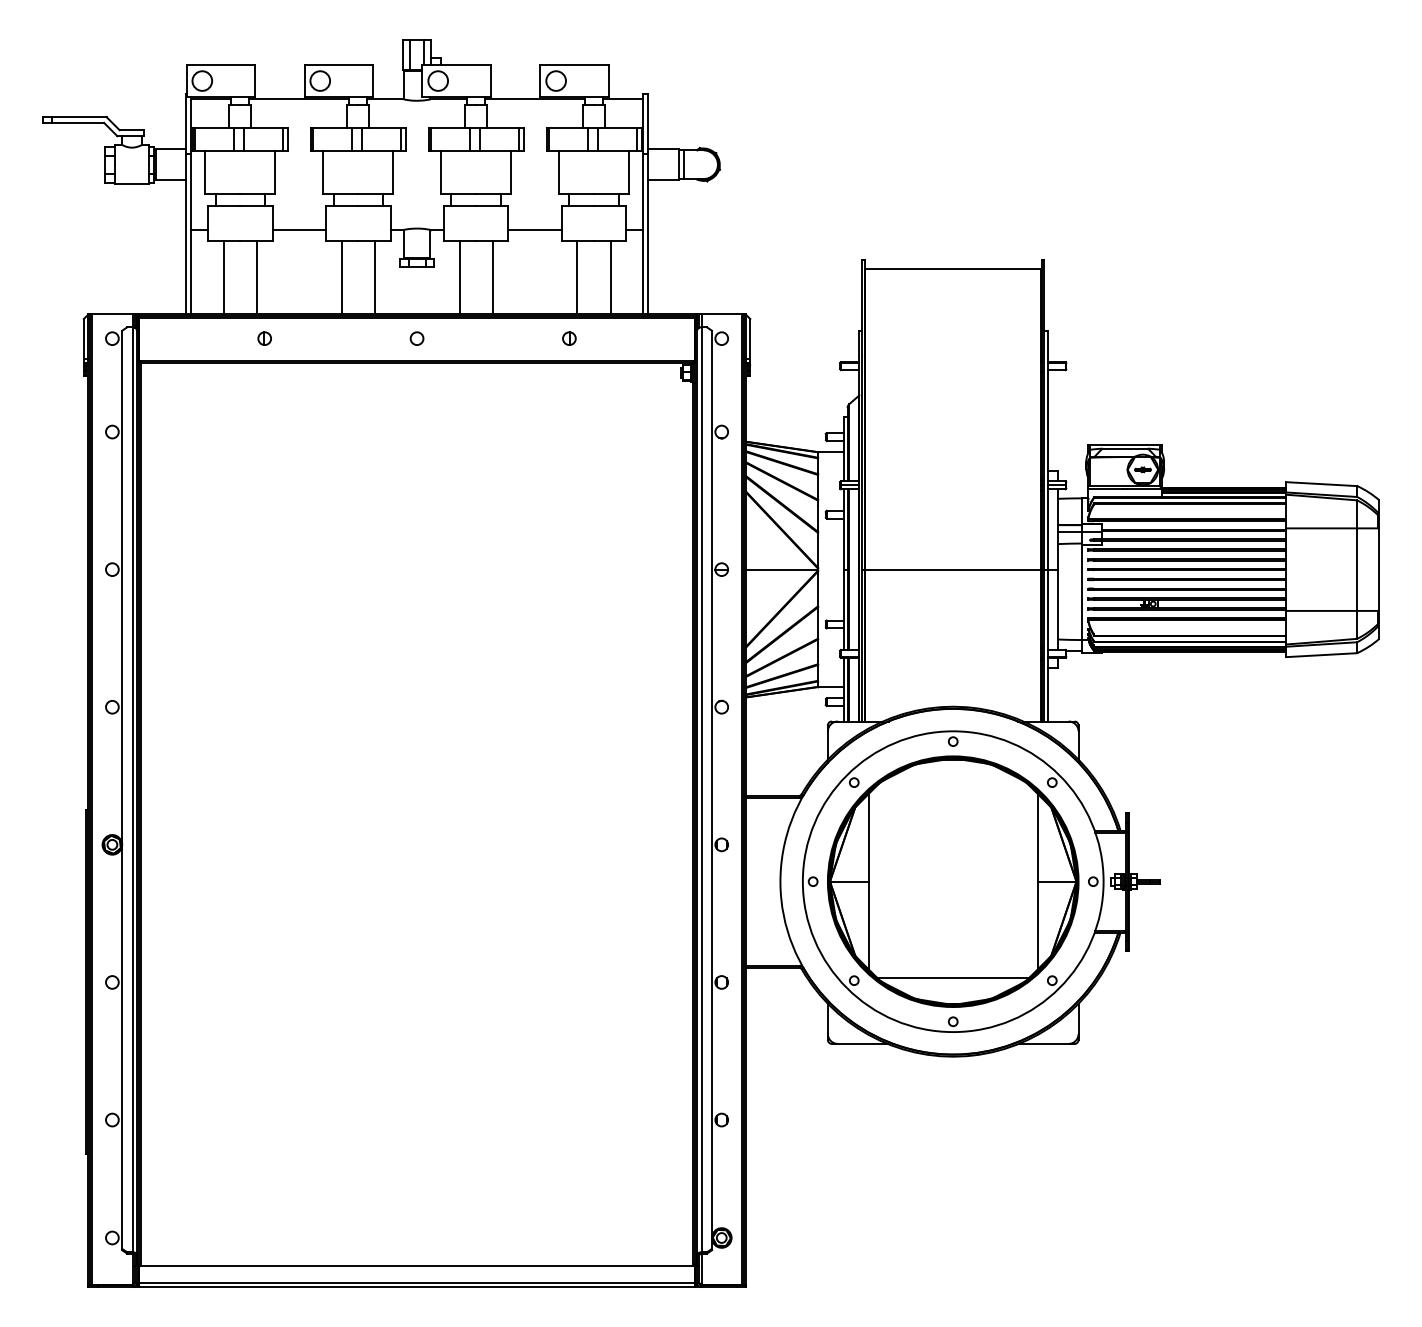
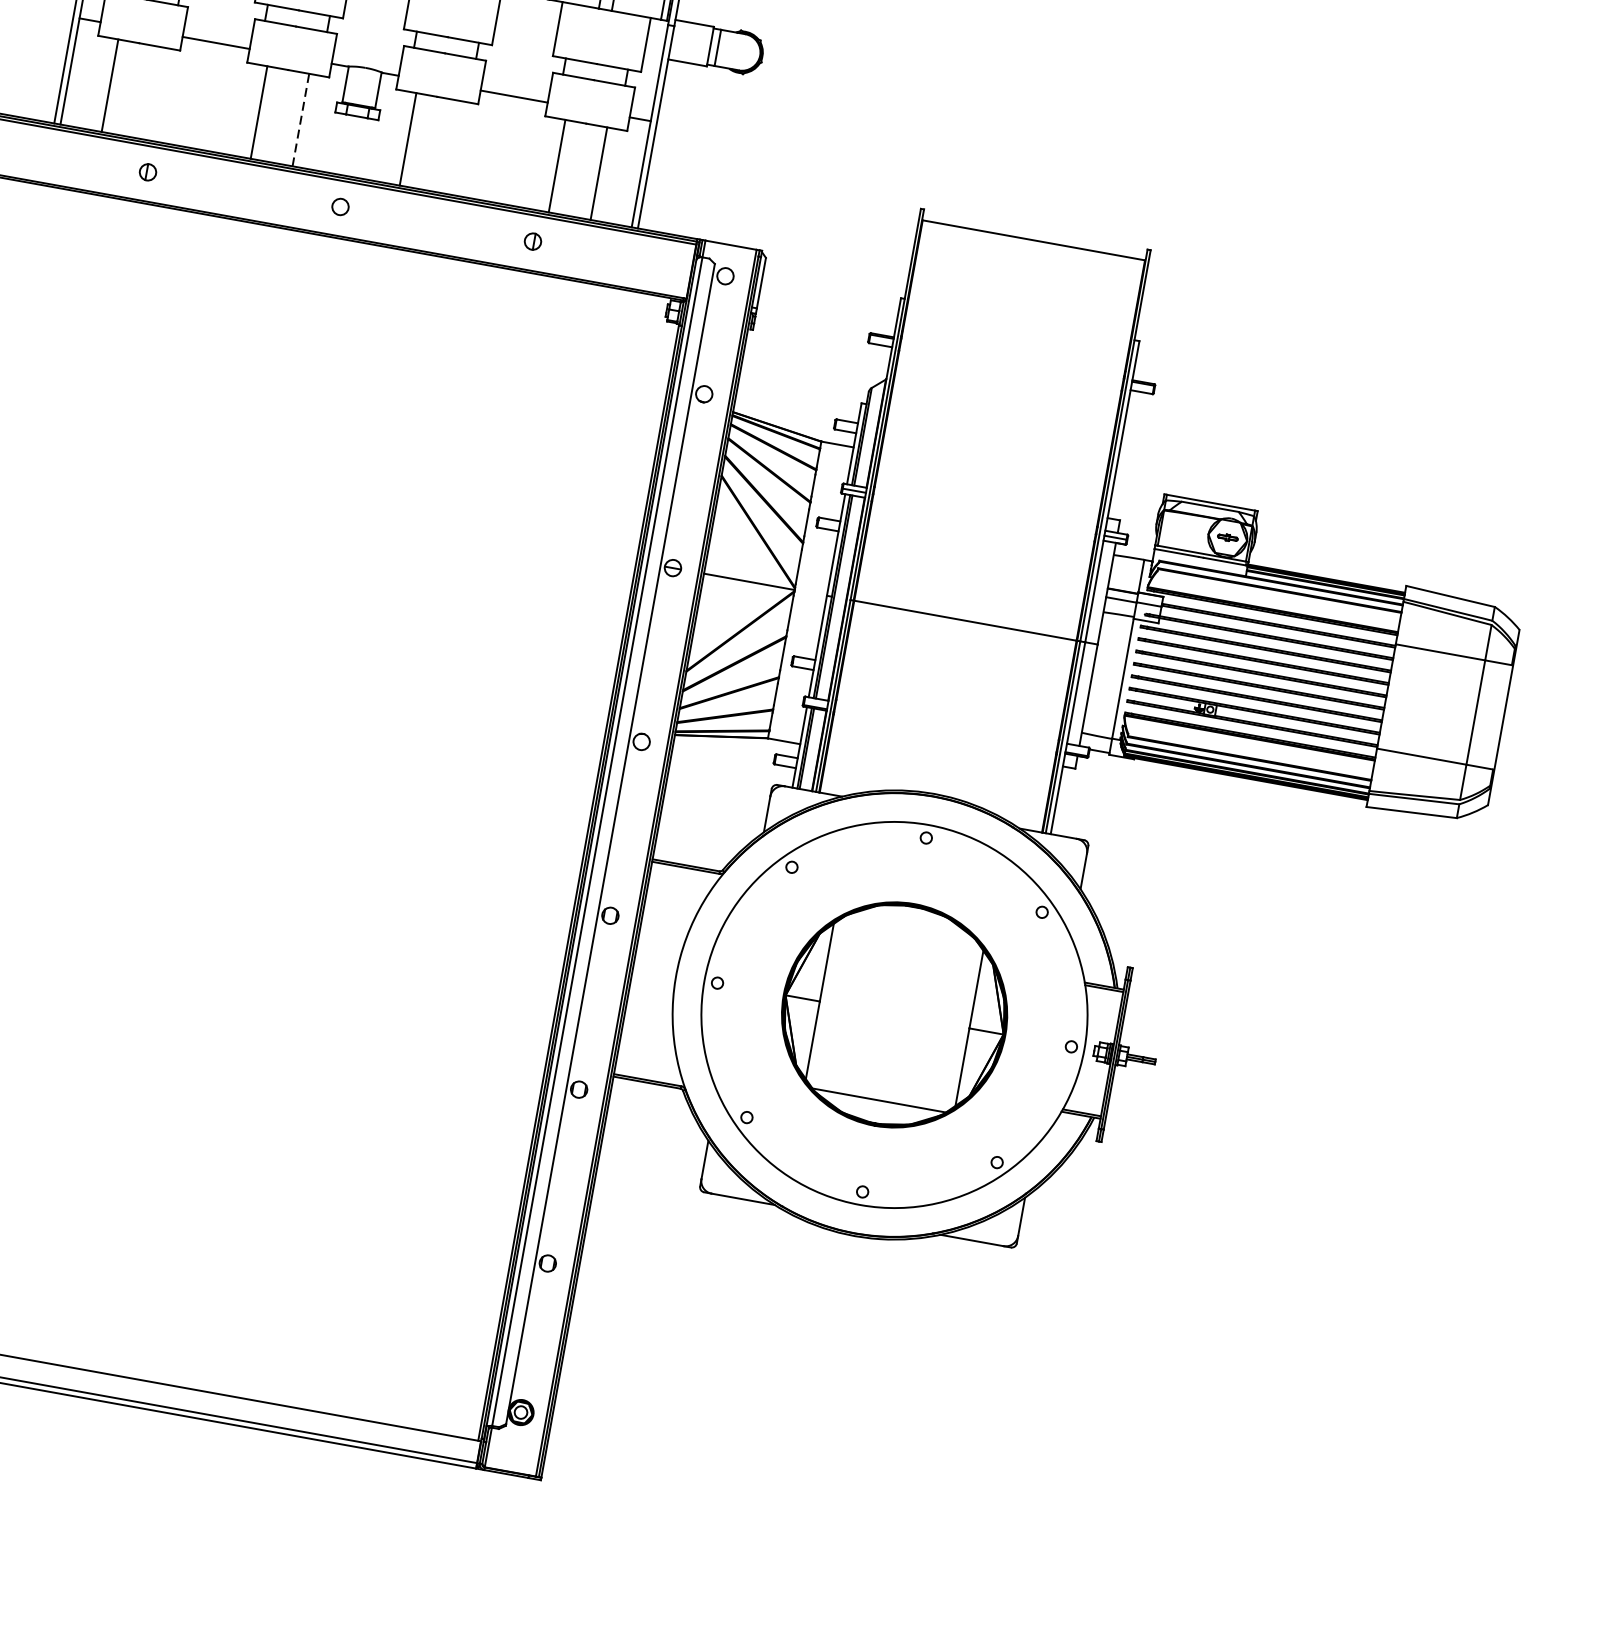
line: (256, 277) -> (151, 93), removed
line: (374, 277) -> (300, 120), solid -> dashed
line: (492, 277) -> (449, 146), removed
part: (953, 881) -> (894, 1014), size x0.7

